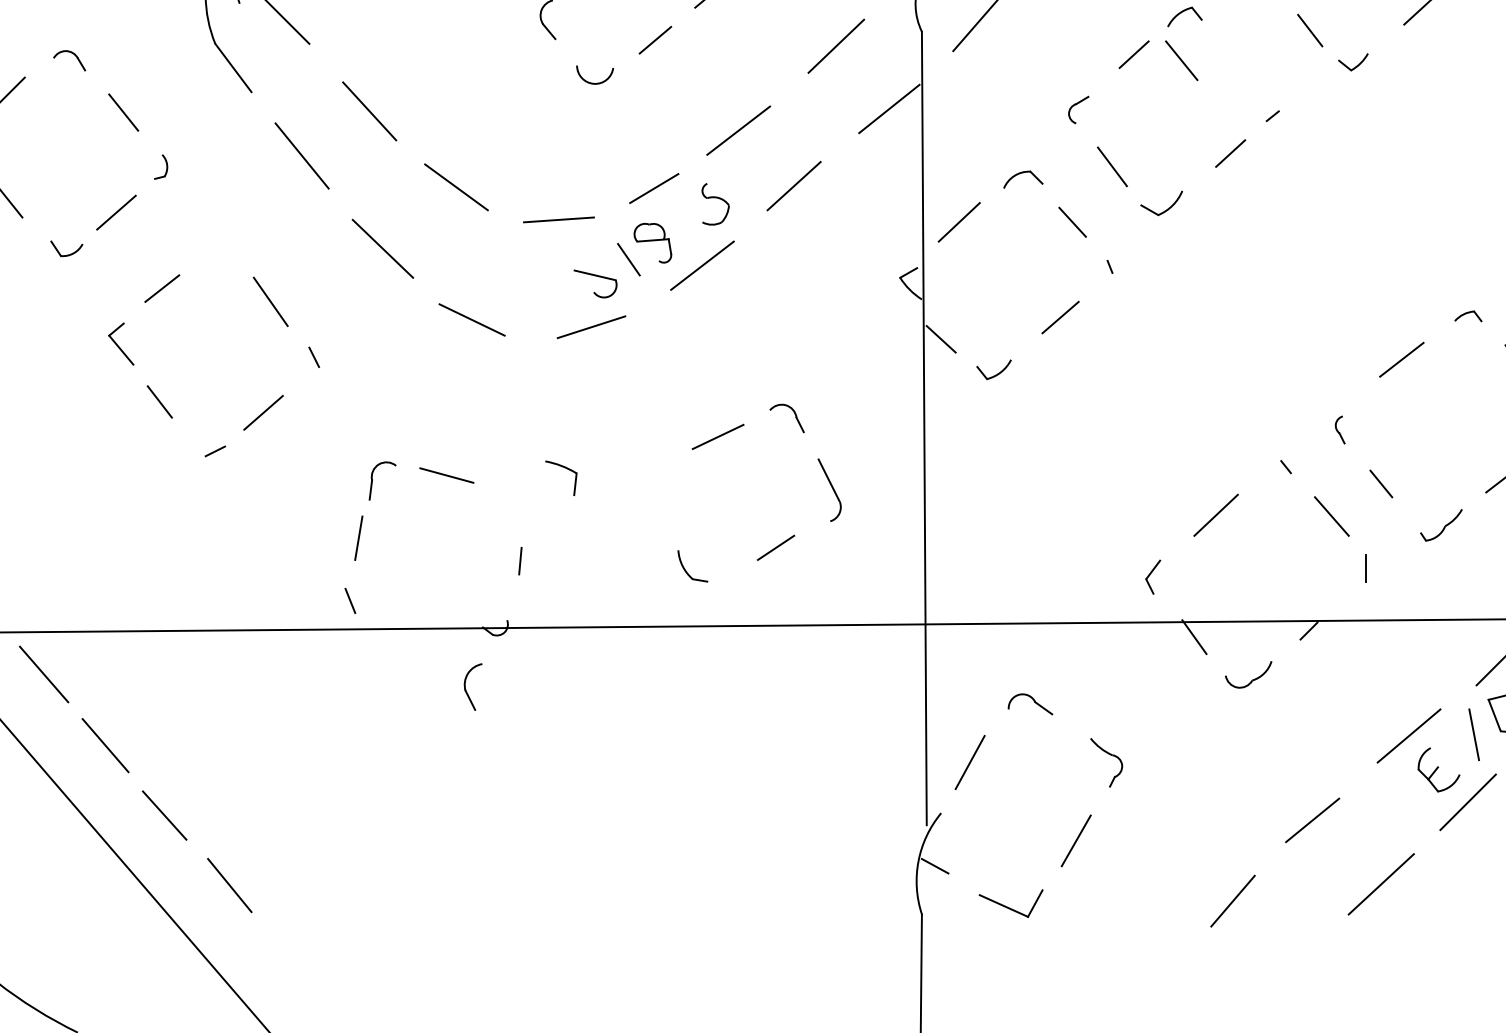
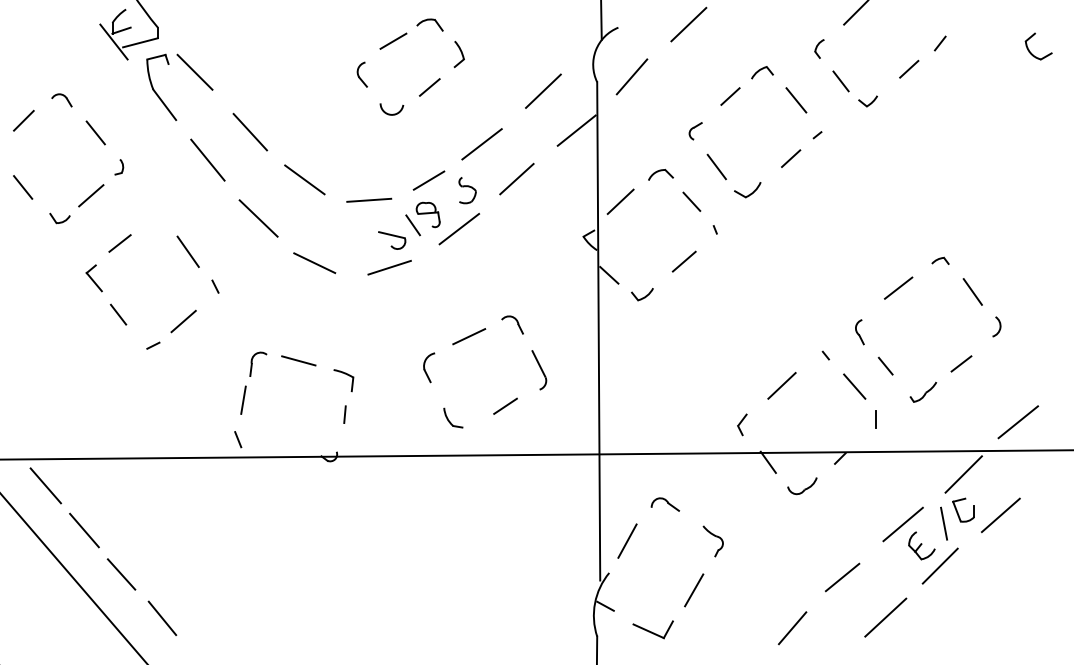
line: (1181, 60) -> (796, 100), moved
part: (1339, 430) -> (859, 332), size x1.43
part: (562, 468) -> (344, 374), moved
part: (473, 686) -> (429, 367), moved

